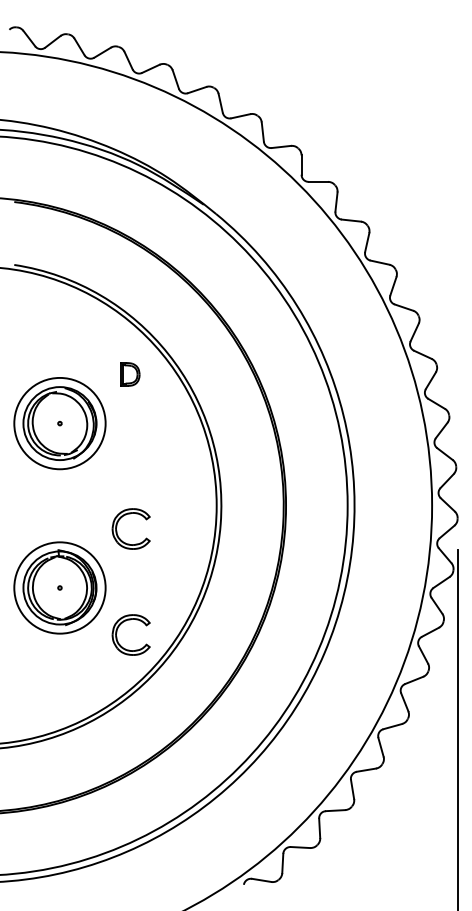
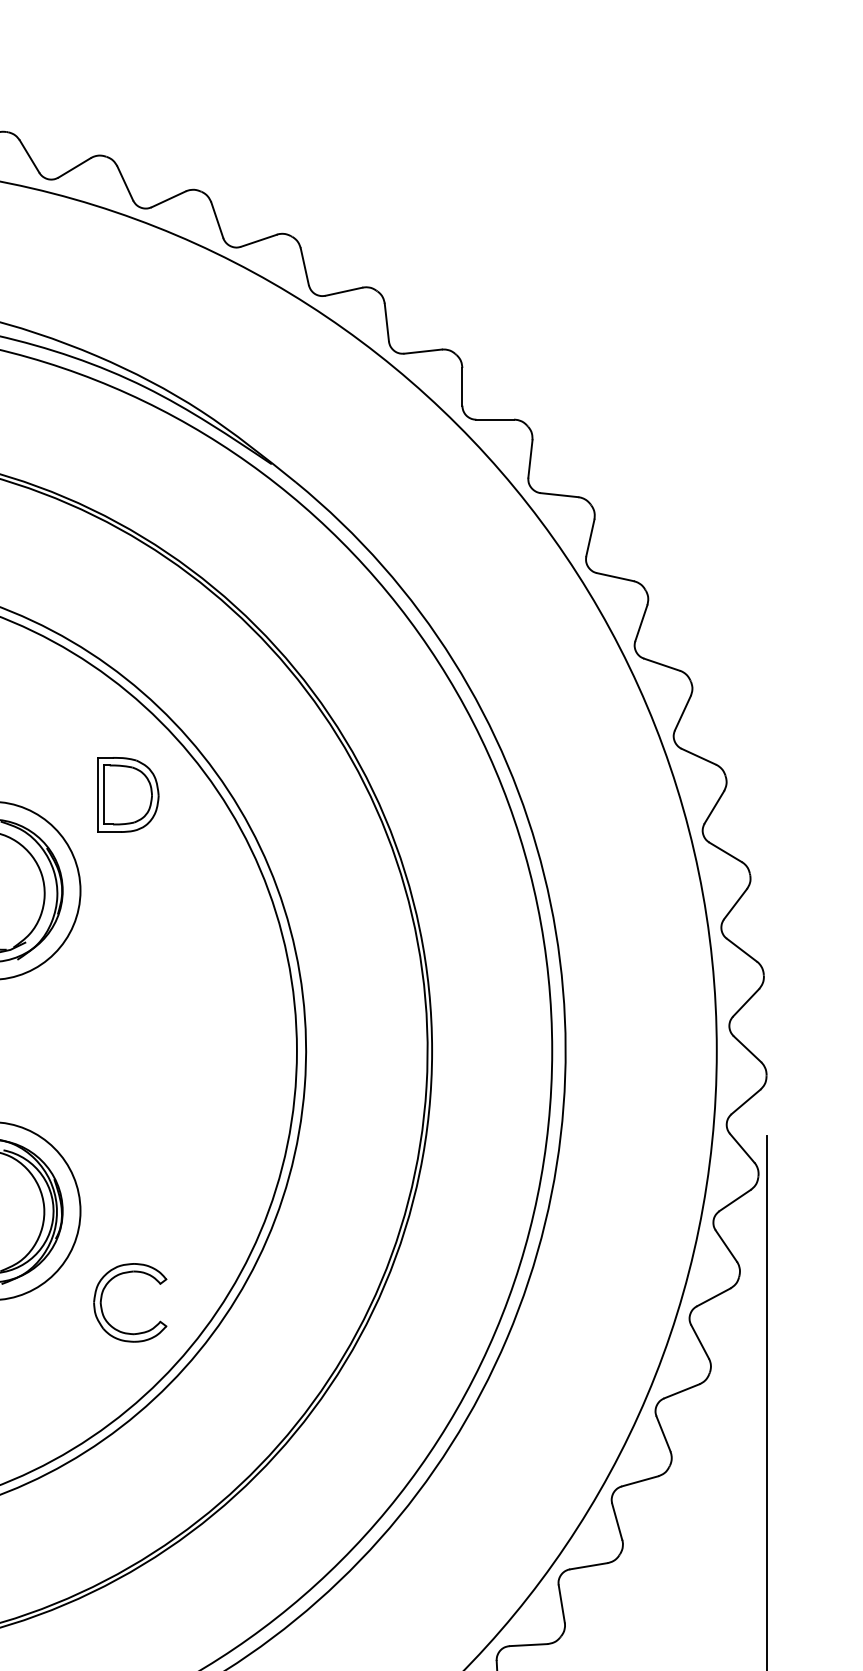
part: (130, 374) -> (128, 795), size x1.67
part: (117, 526) -> (103, 1091), removed

